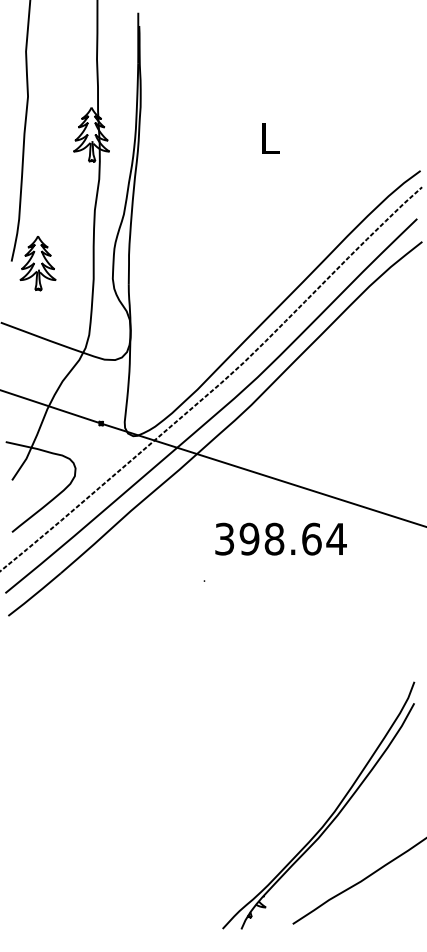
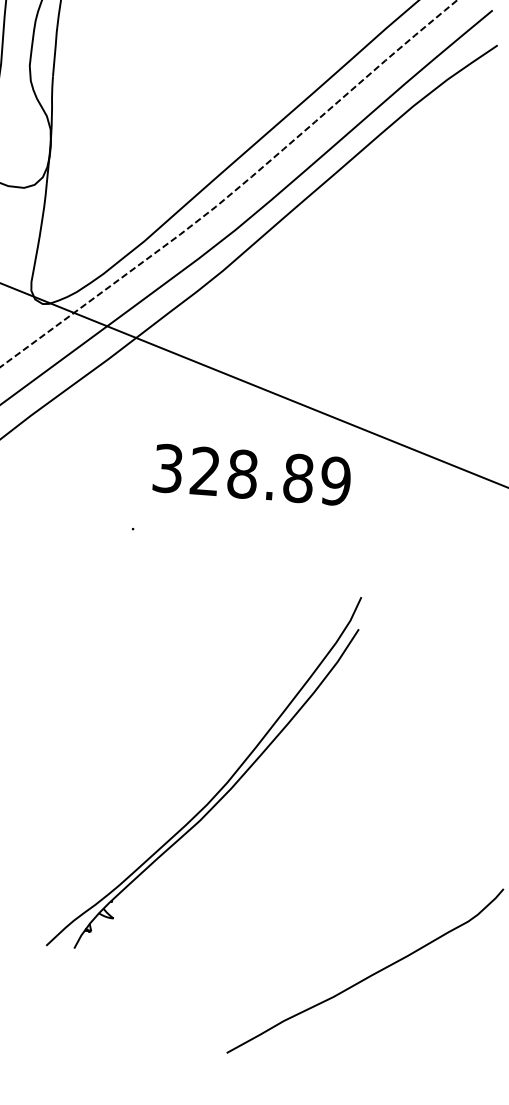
text: (292, 538) -> (269, 475), 398.64 -> 328.89
part: (329, 816) -> (218, 789), moved

